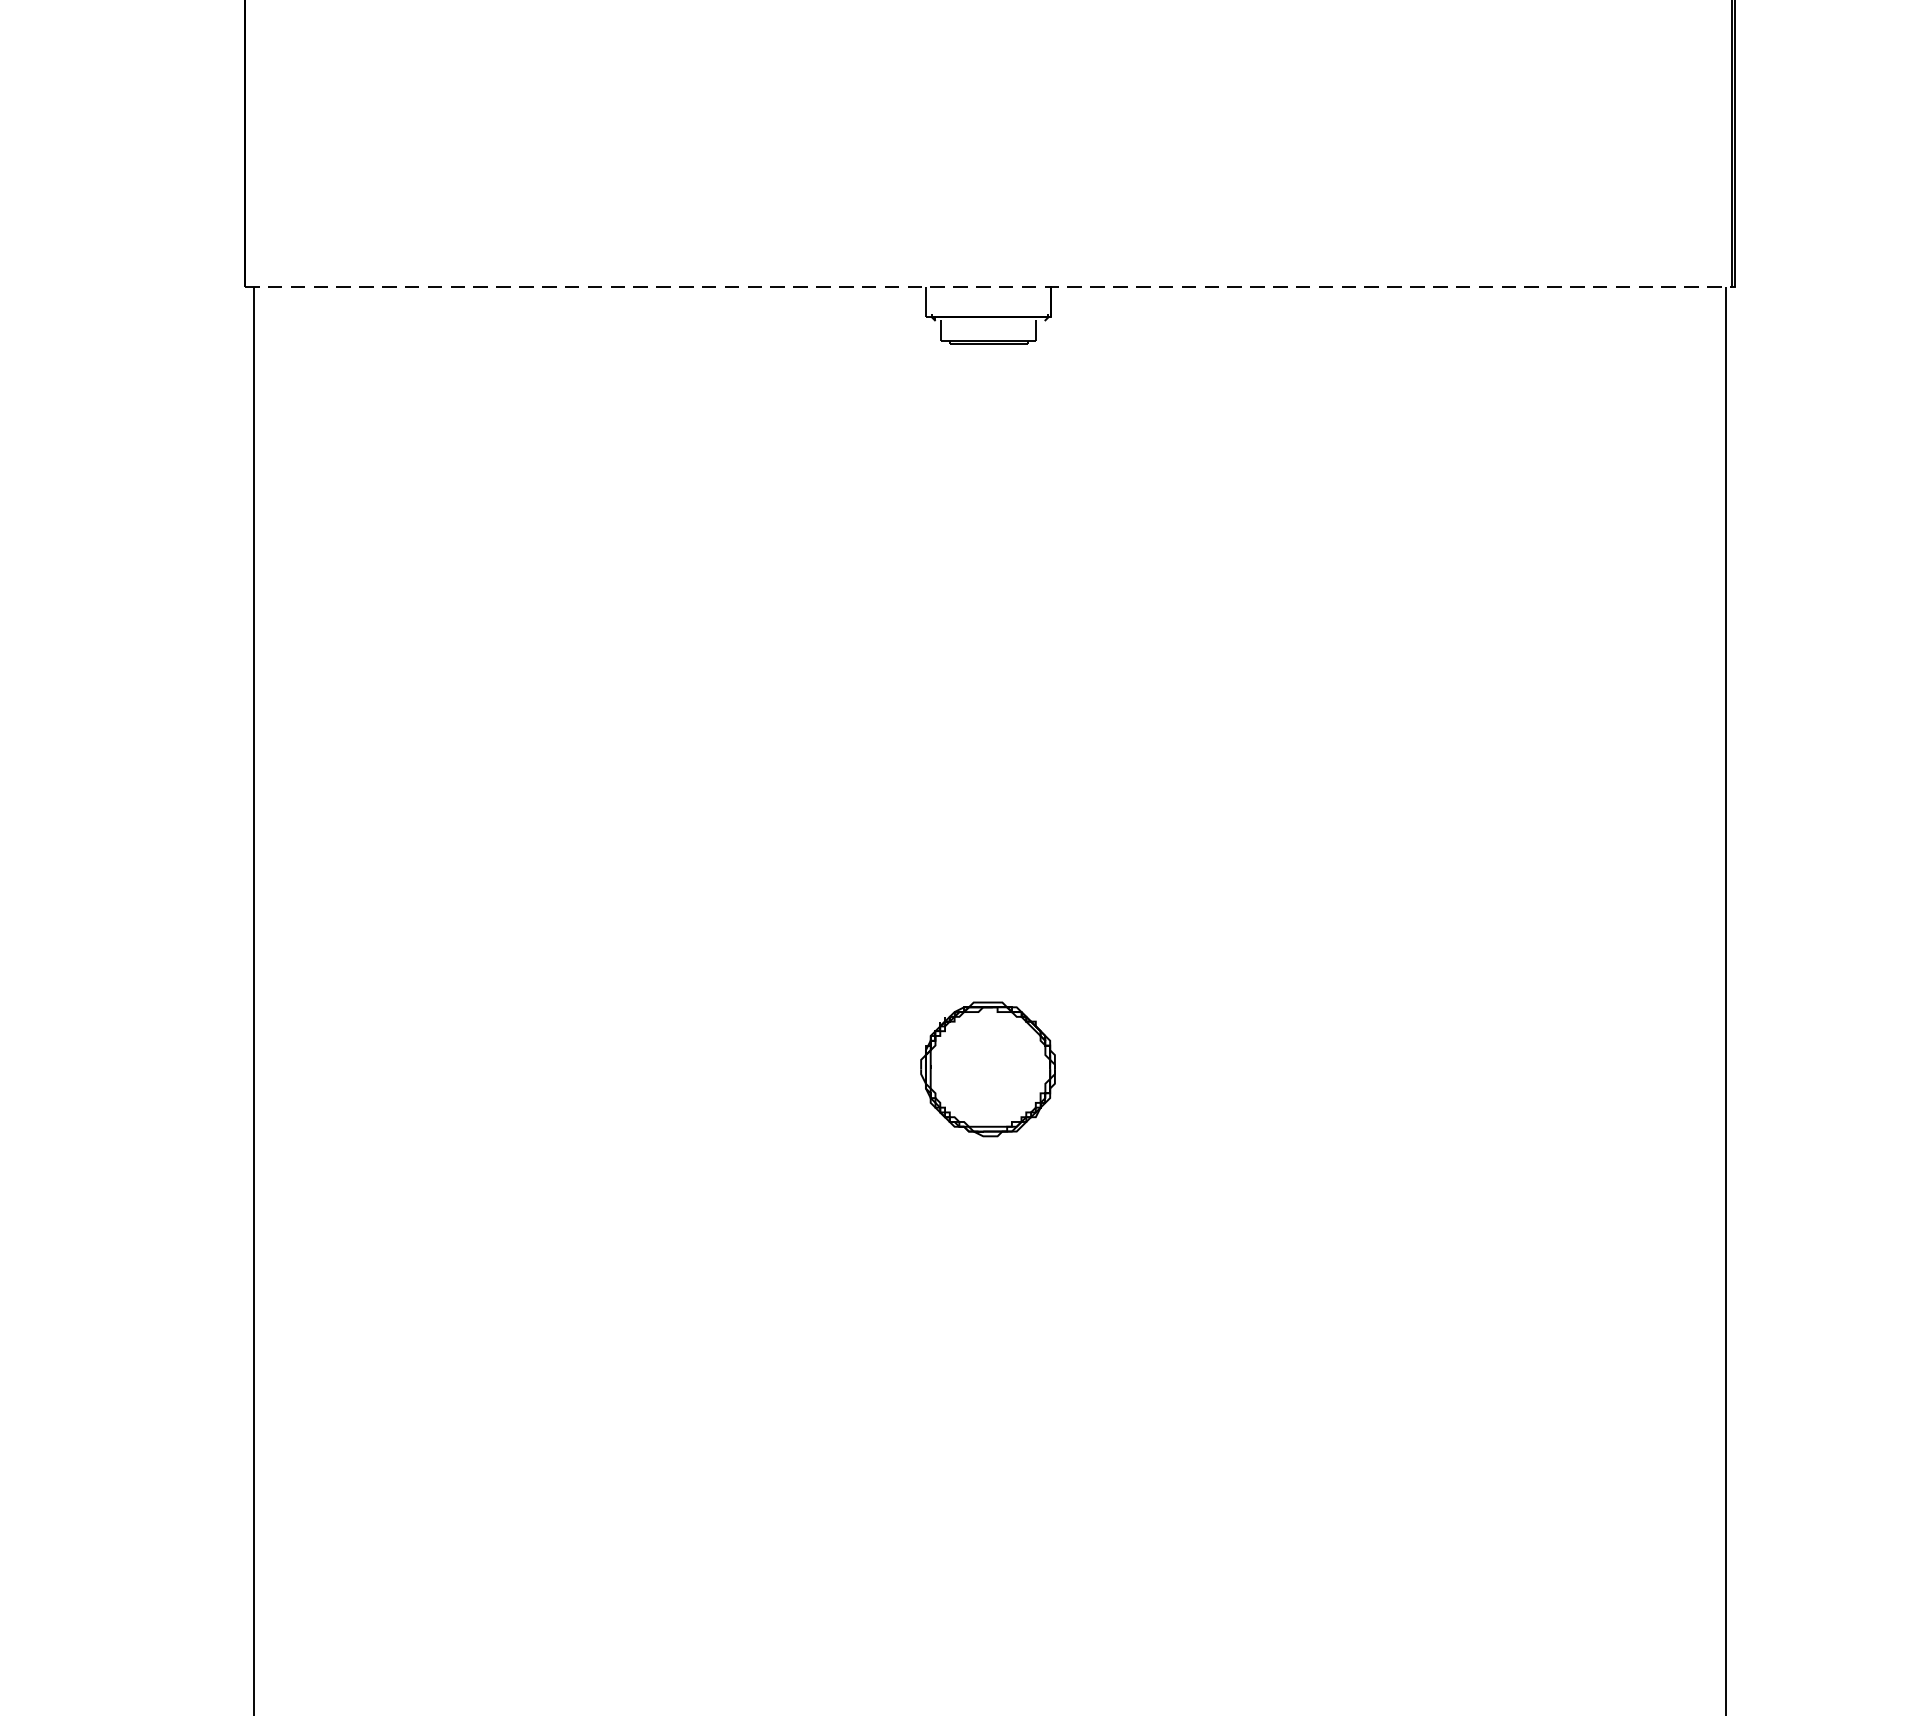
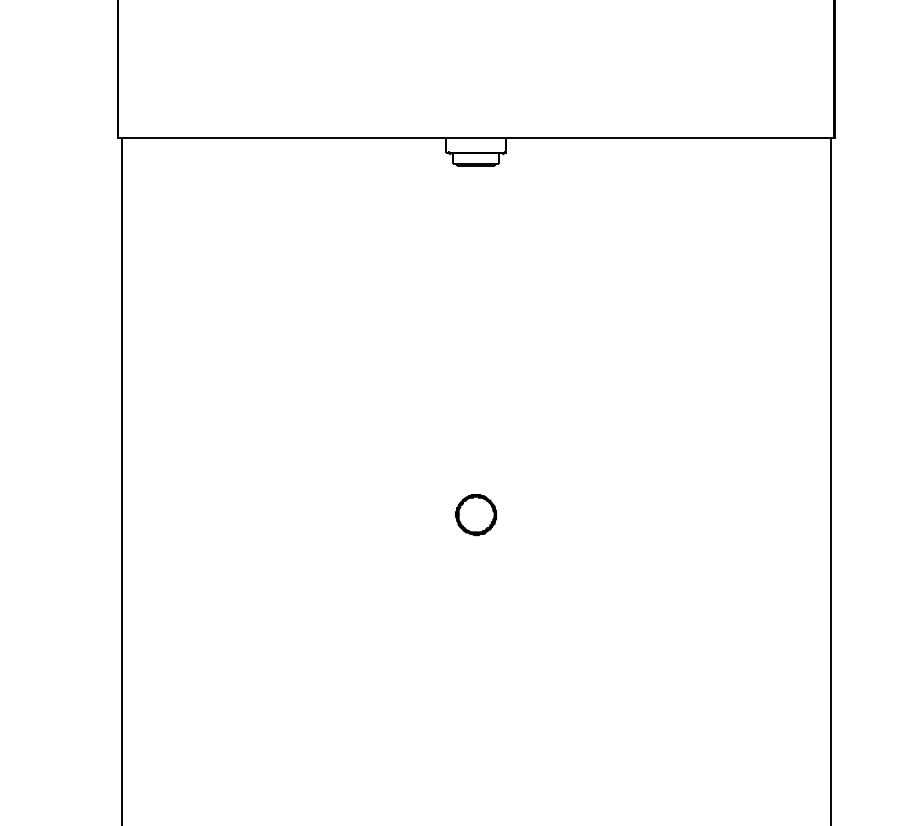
line: (989, 287) -> (476, 138), dashed -> solid
part: (989, 1070) -> (476, 515), size x0.62

